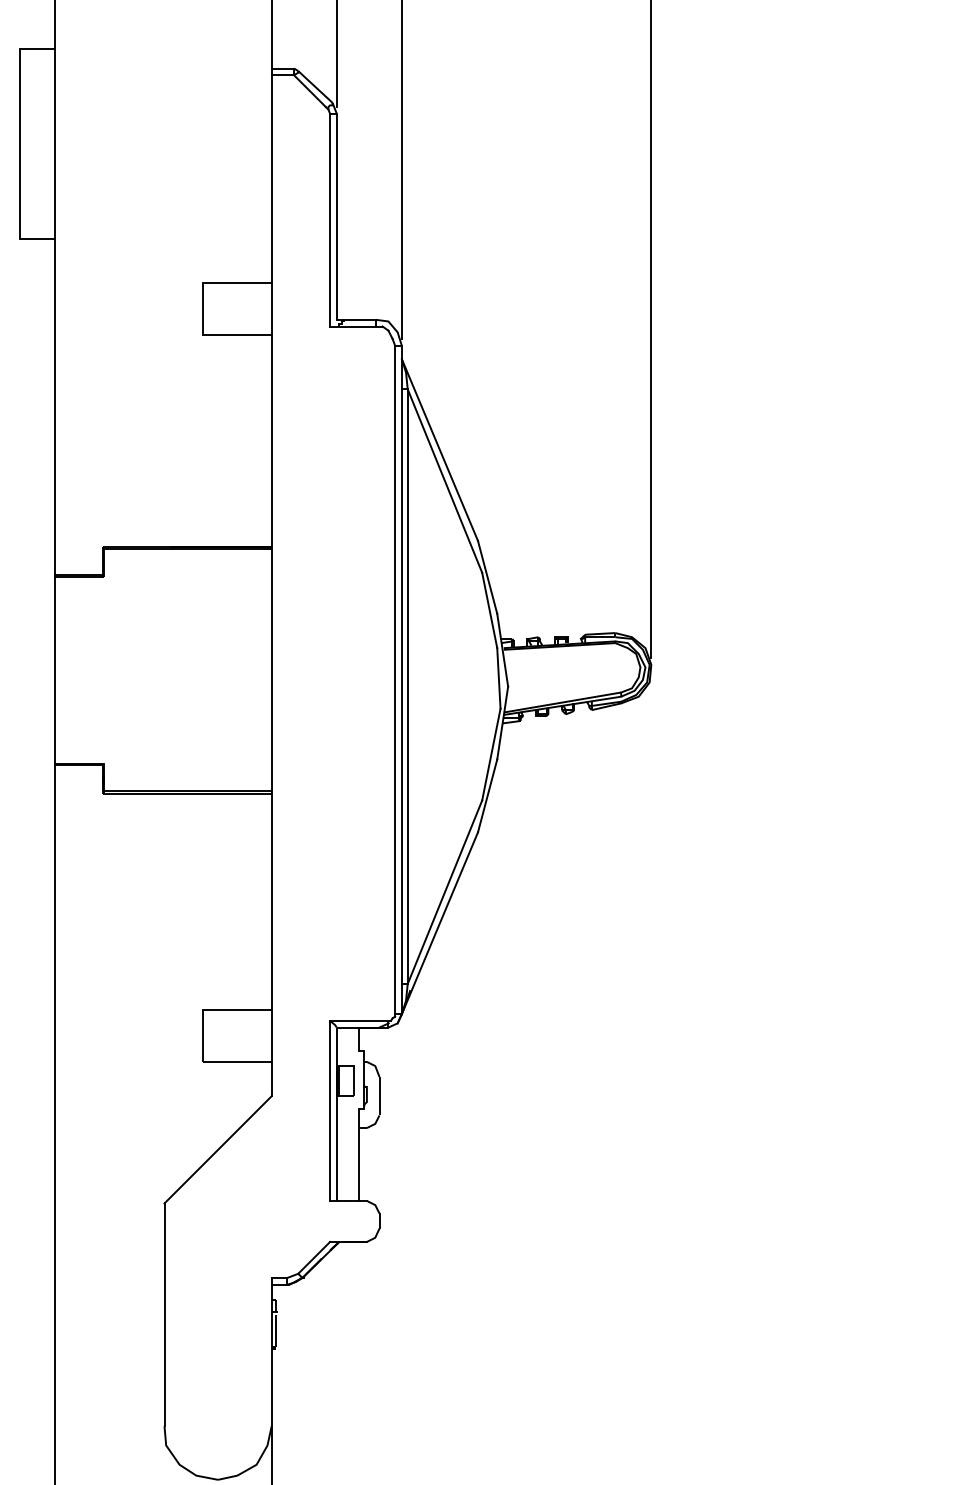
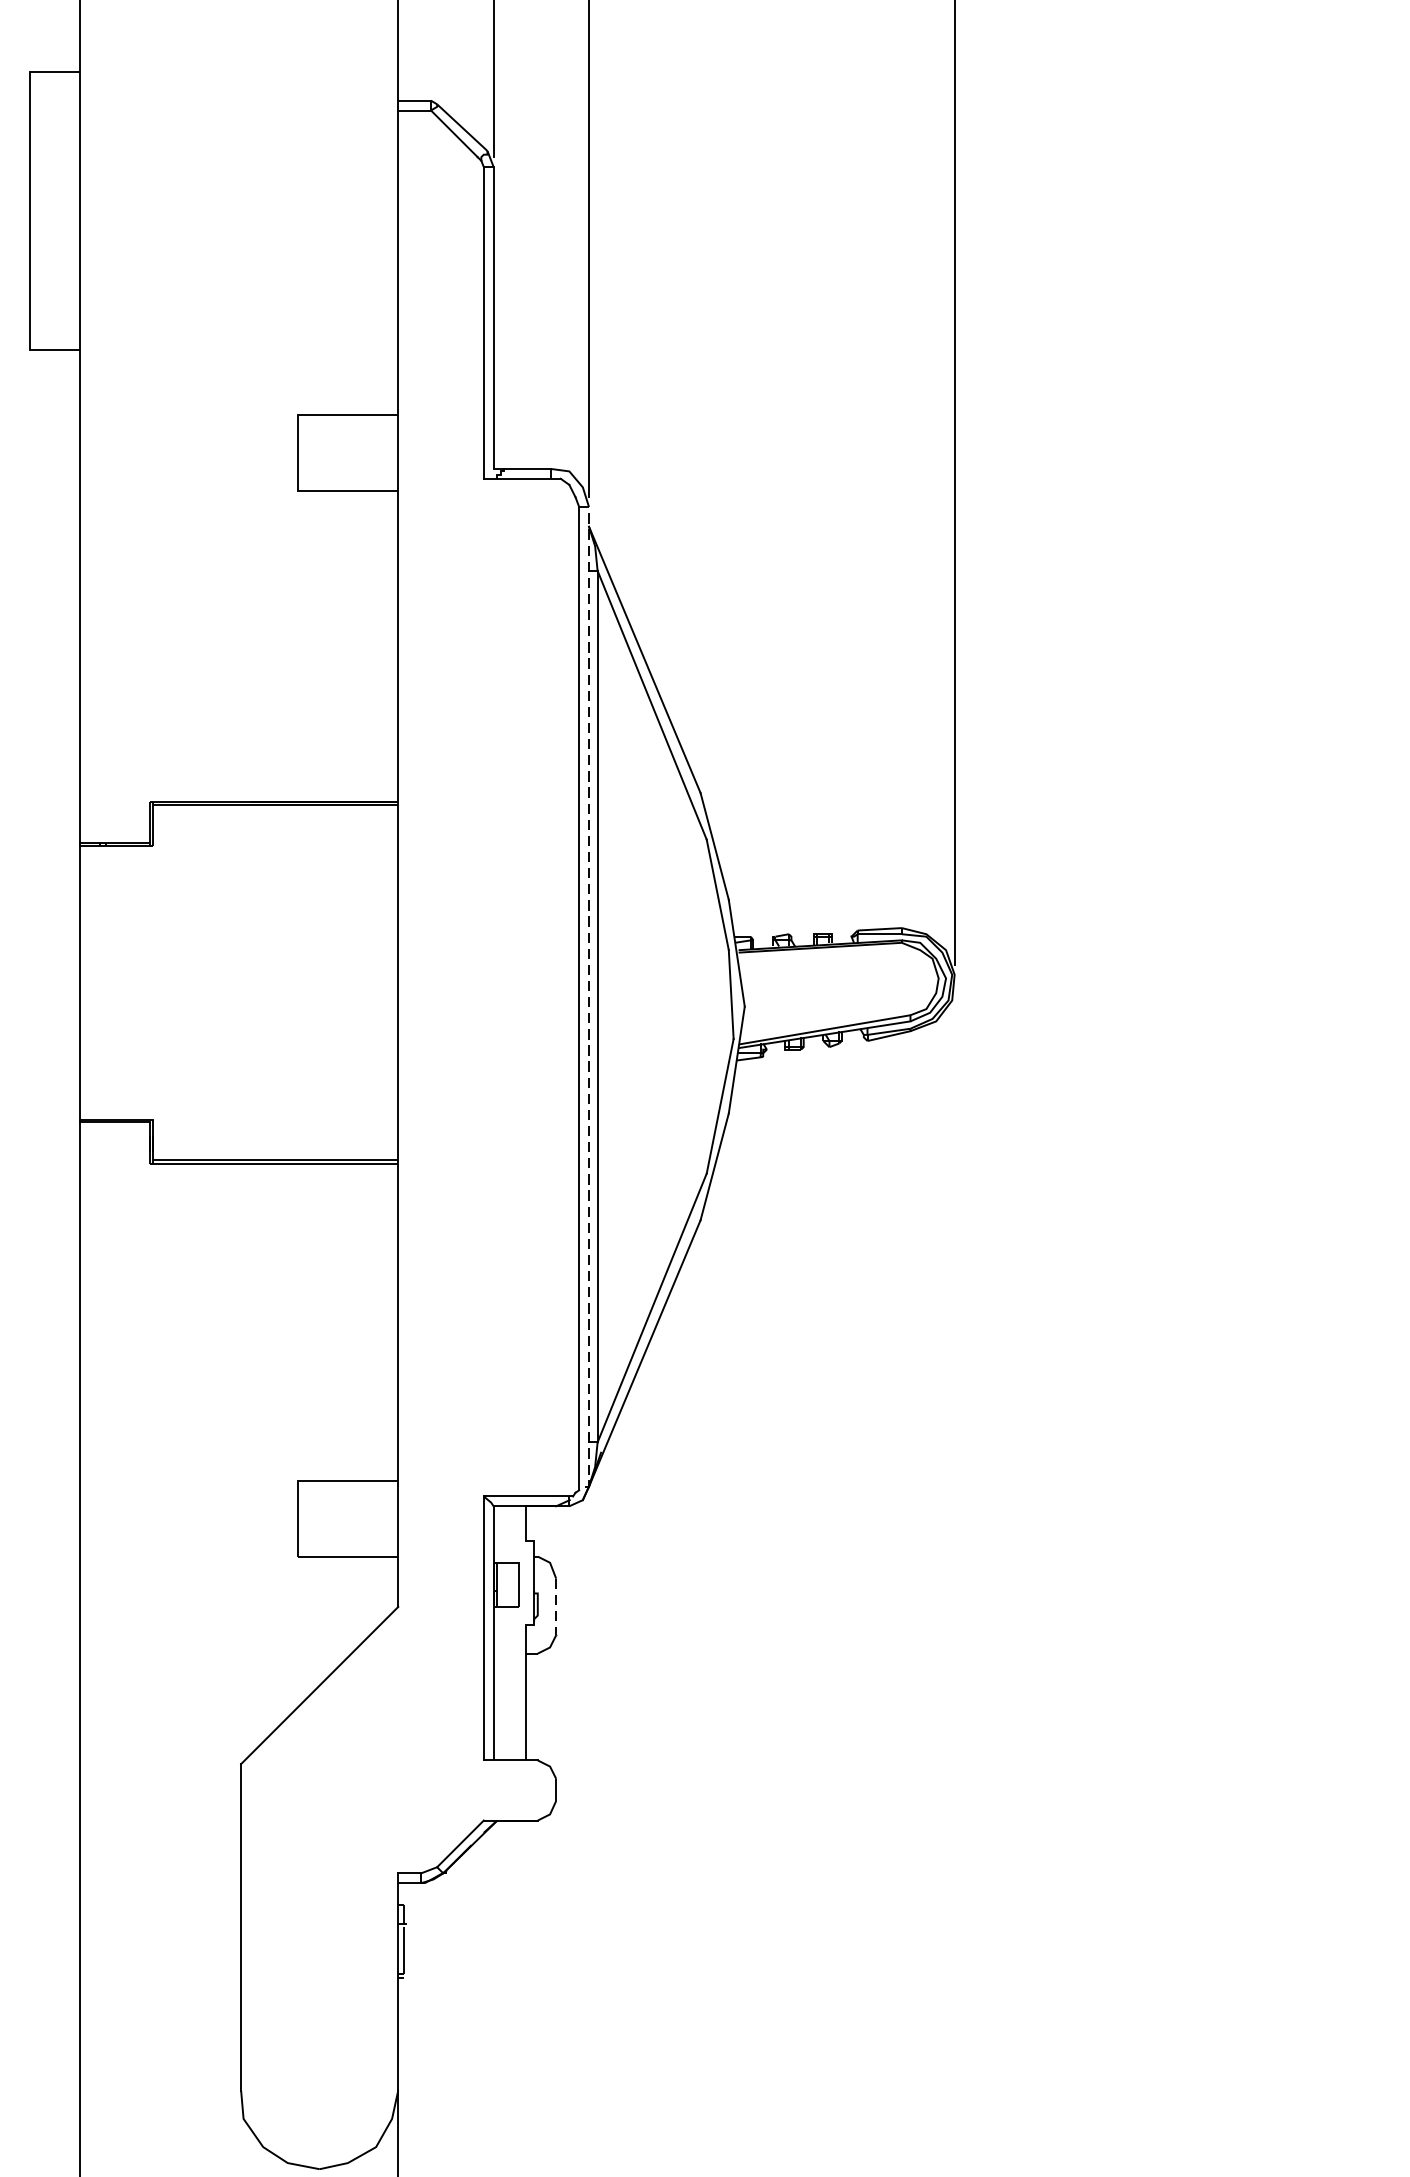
line: (401, 680) -> (588, 997), solid -> dashed
line: (379, 1096) -> (556, 1607), solid -> dashed

